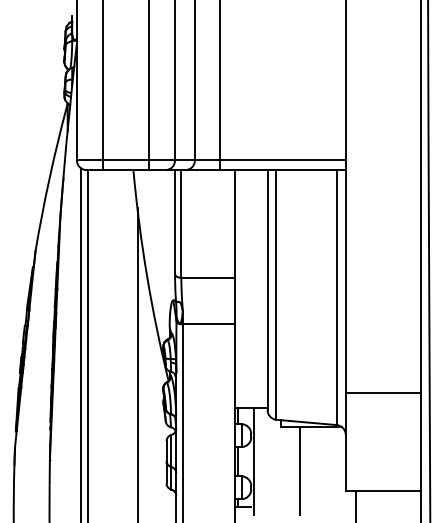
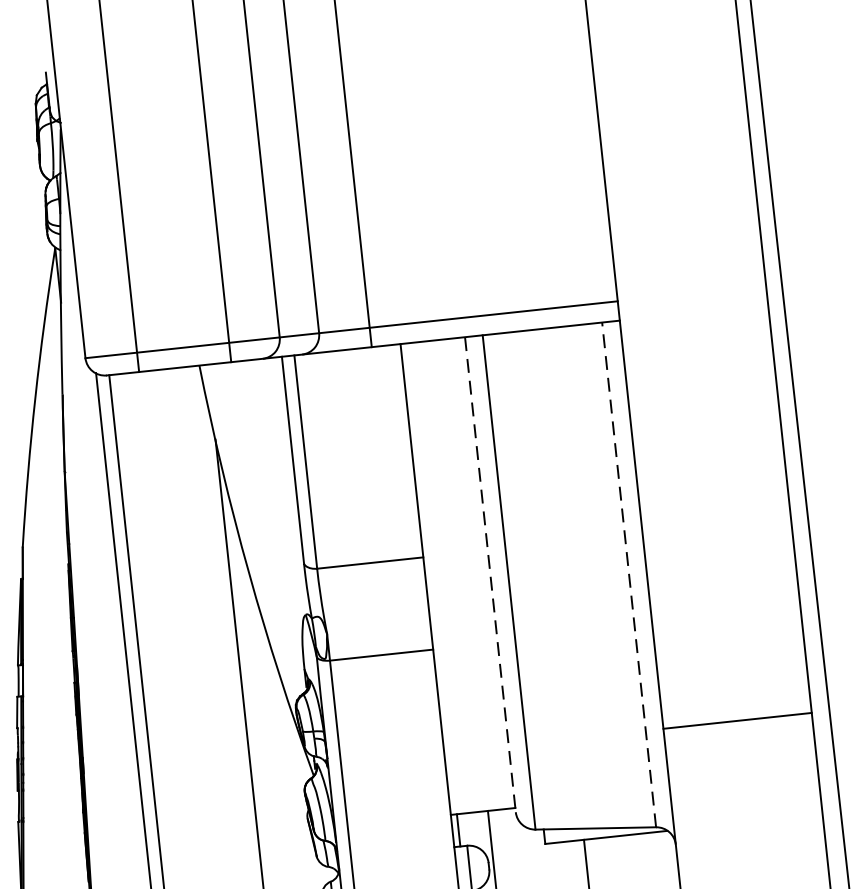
line: (267, 290) -> (490, 575), solid -> dashed
line: (336, 297) -> (628, 574), solid -> dashed
line: (382, 393) -> (736, 721), moved

